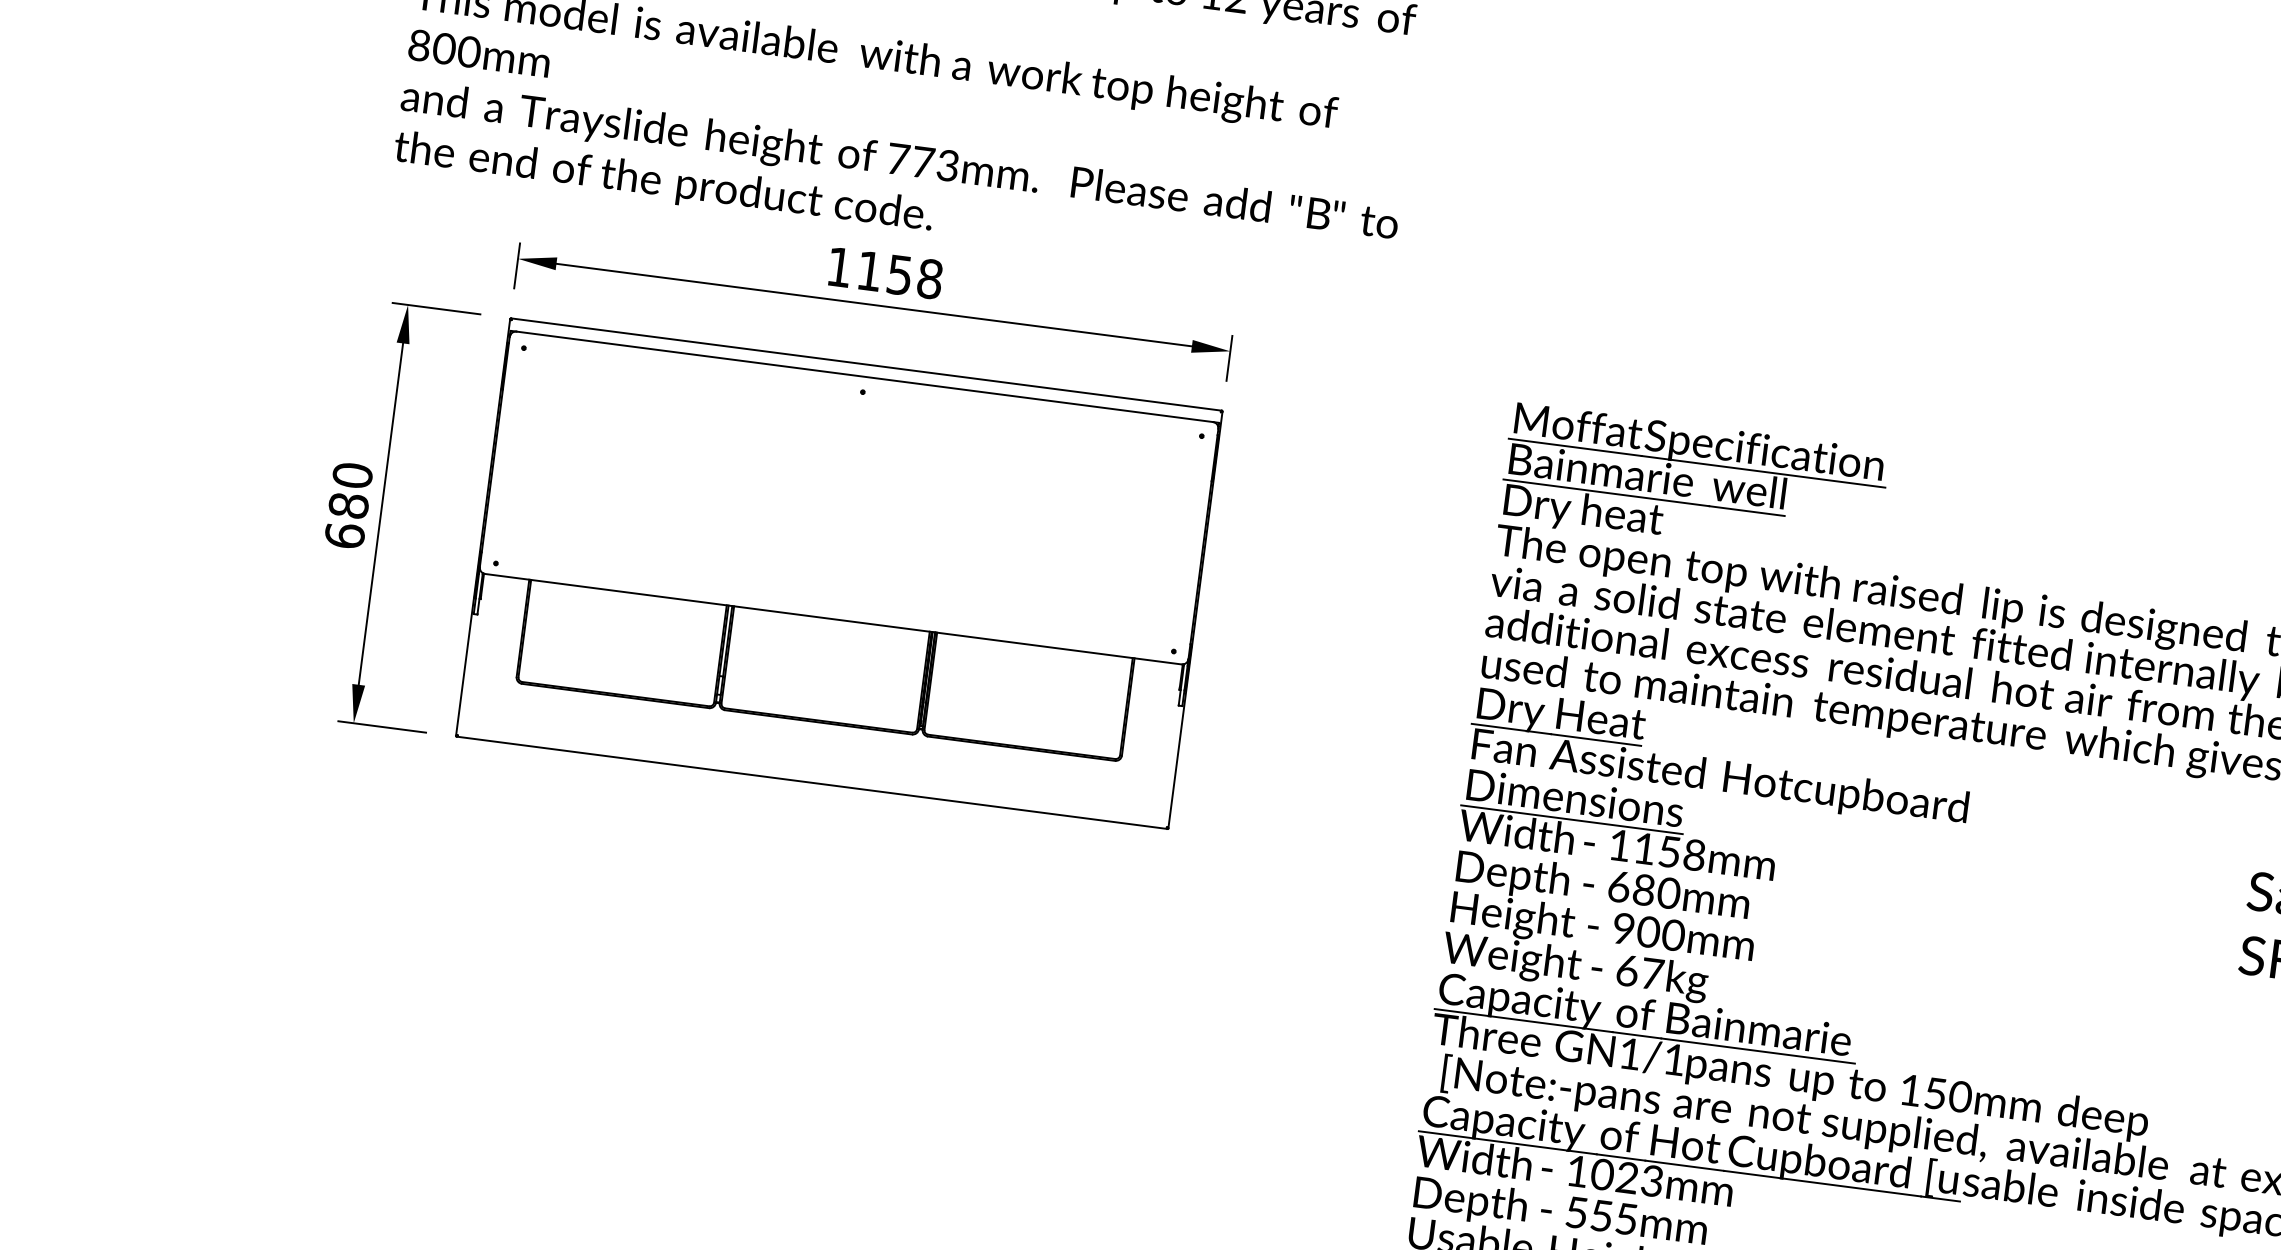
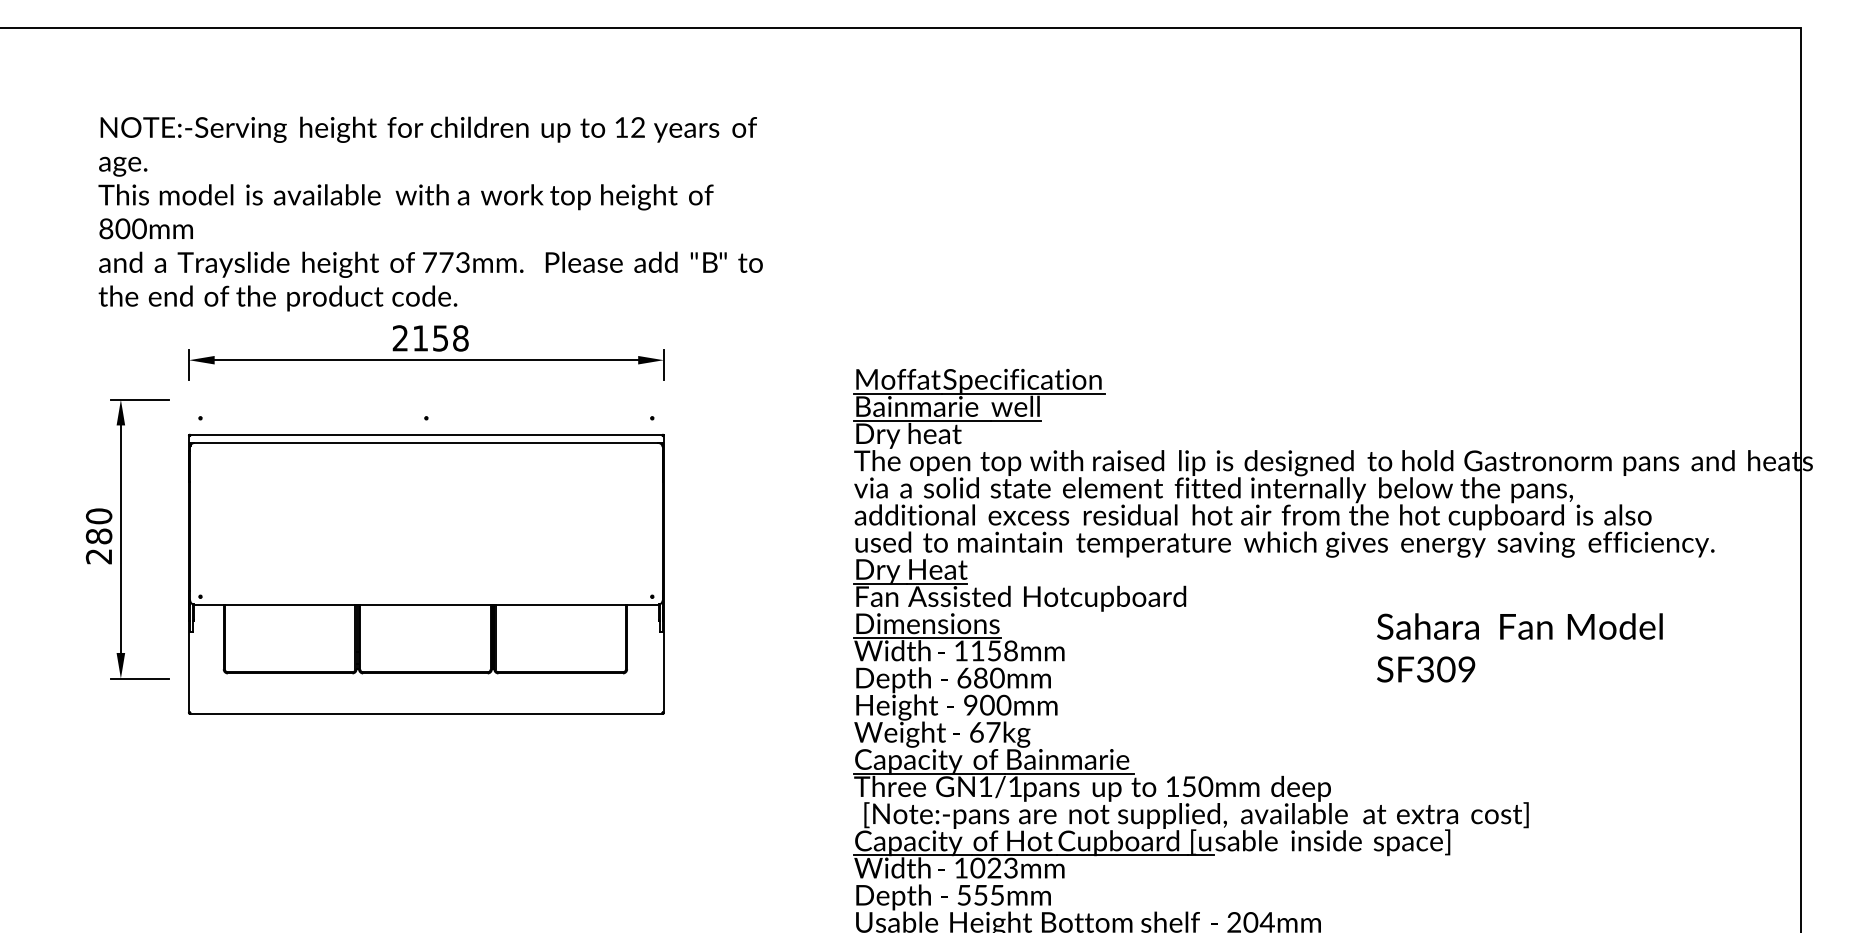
text: (838, 267) -> (399, 338), 1158 -> 2158
text: (343, 535) -> (98, 556), 680 -> 280
part: (839, 572) -> (426, 573), moved

